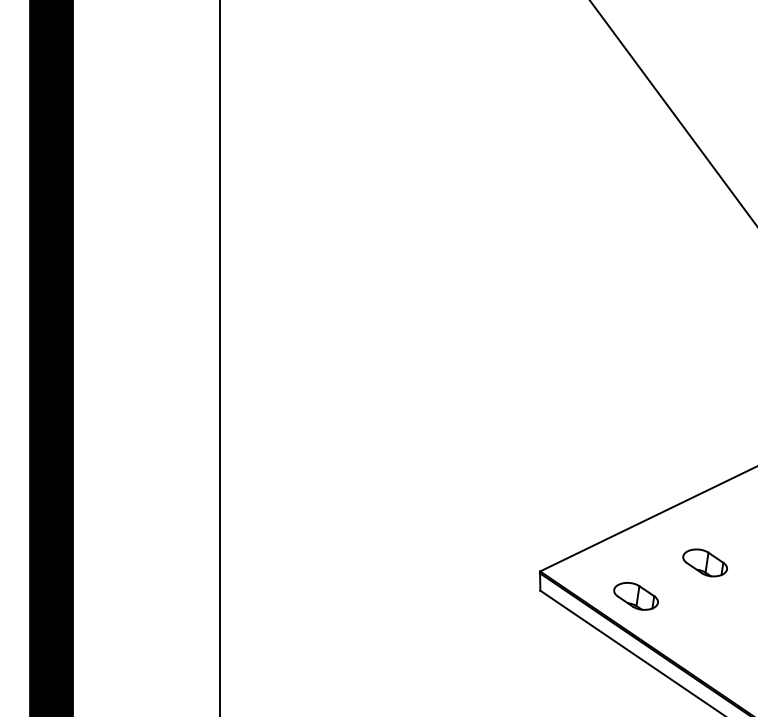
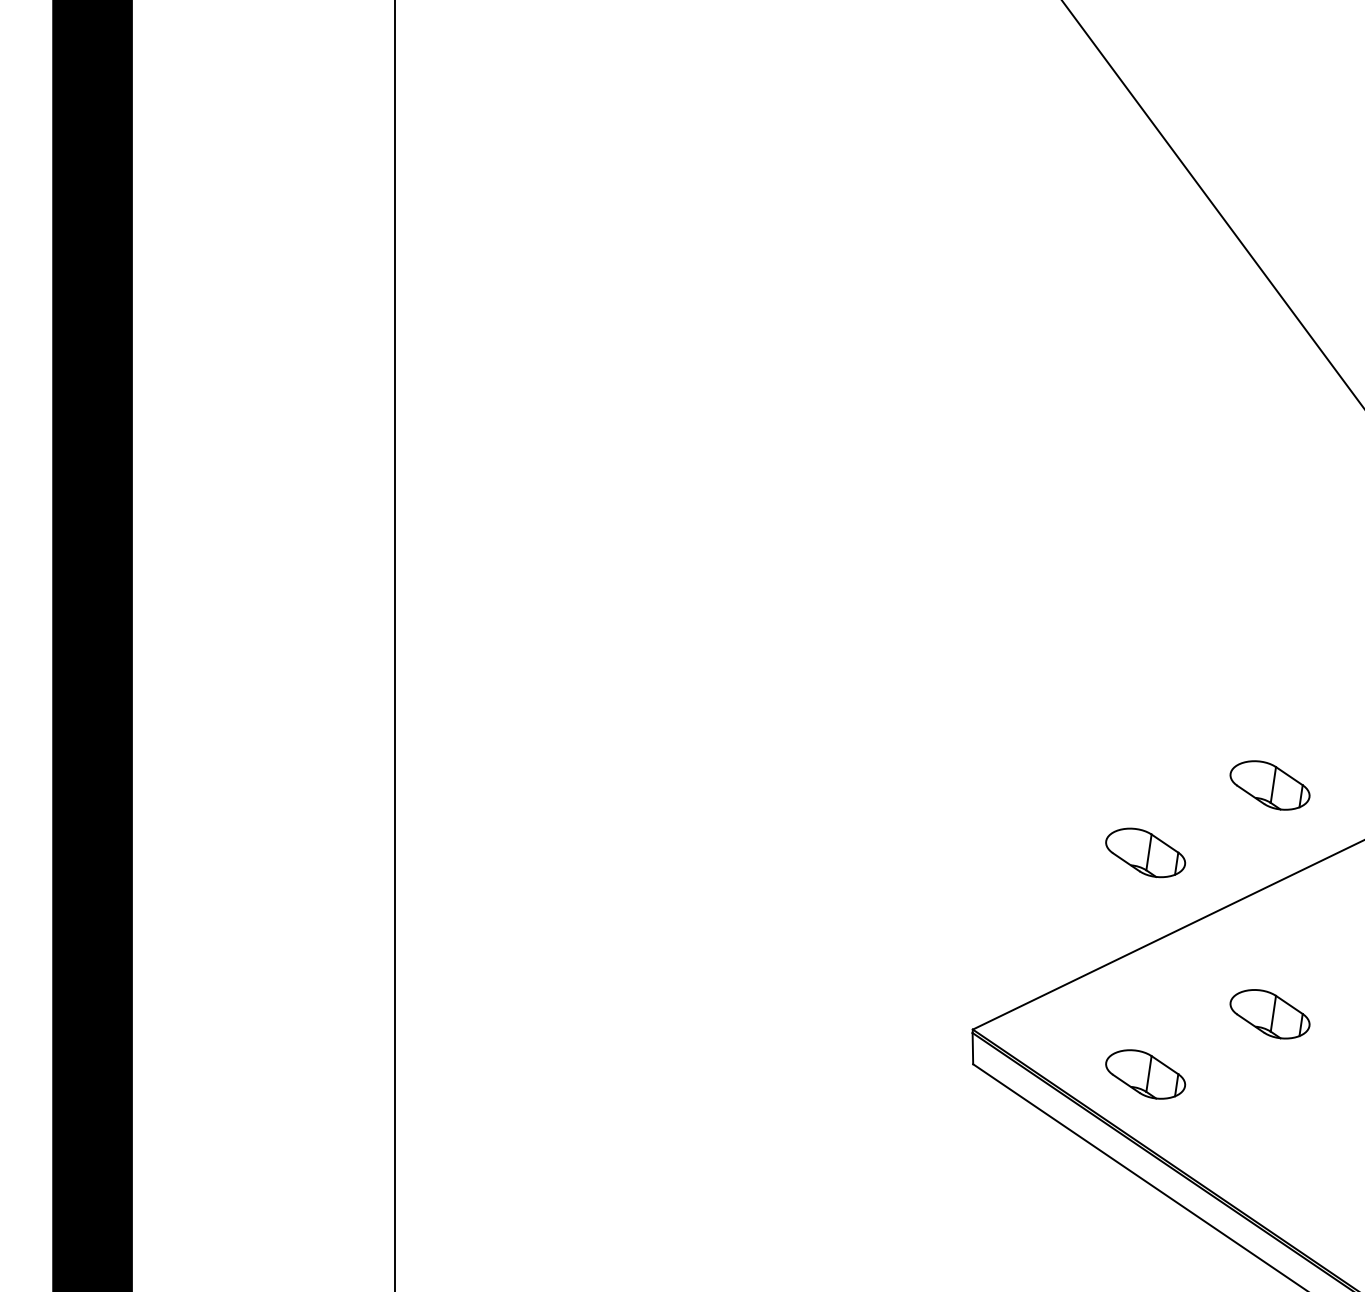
part: (704, 435) -> (1268, 784), added
part: (635, 473) -> (1144, 853), added

